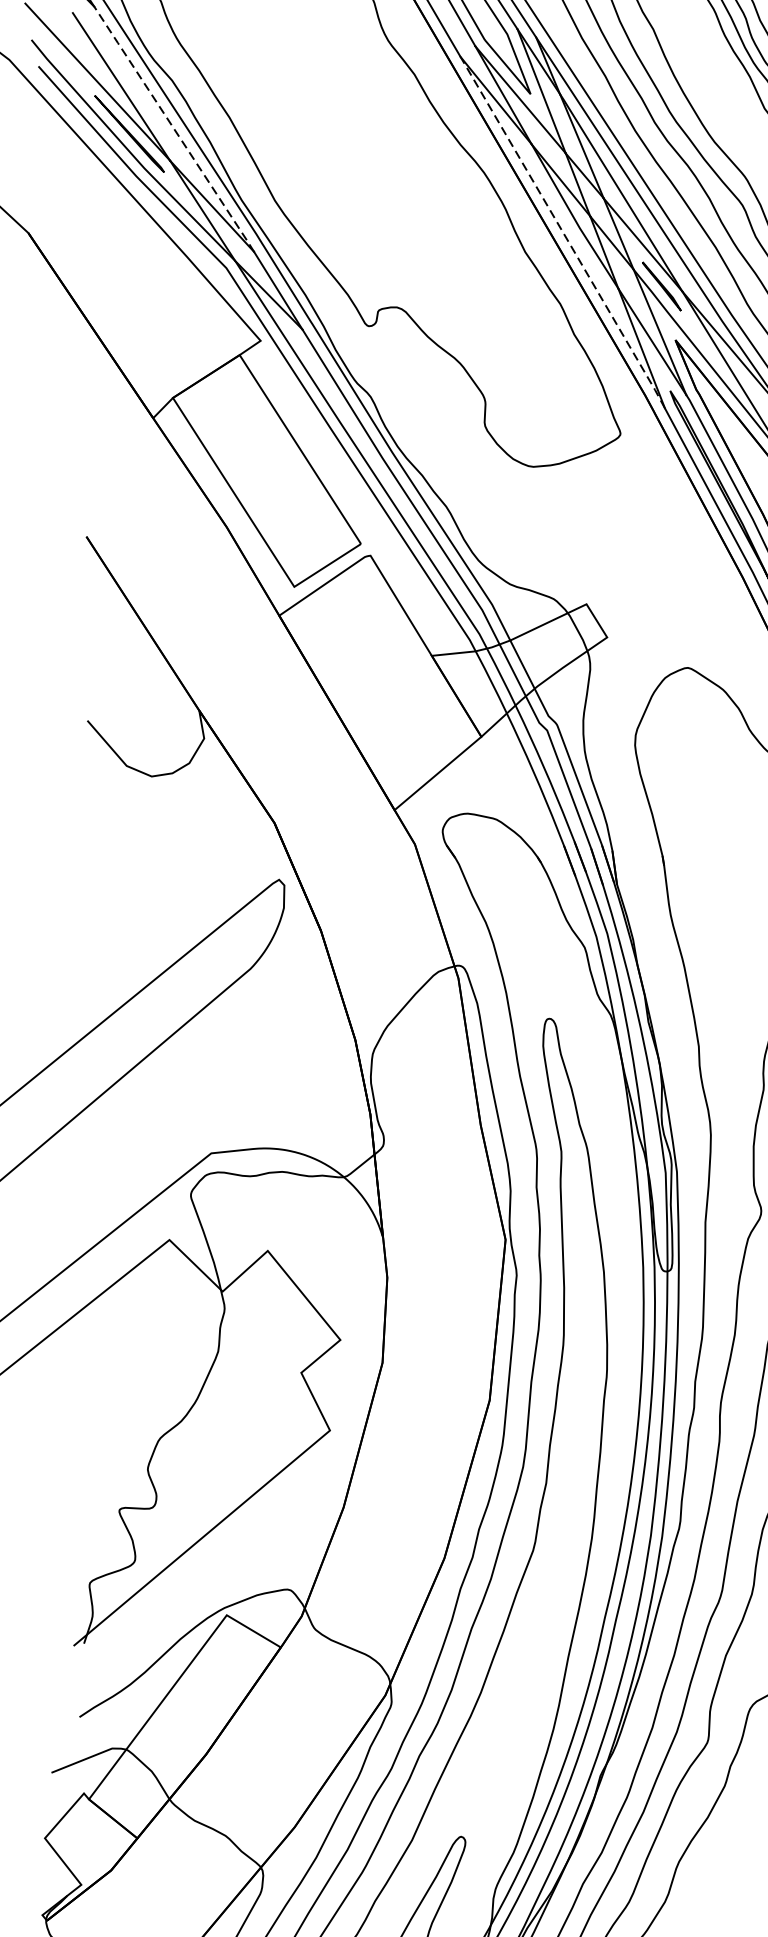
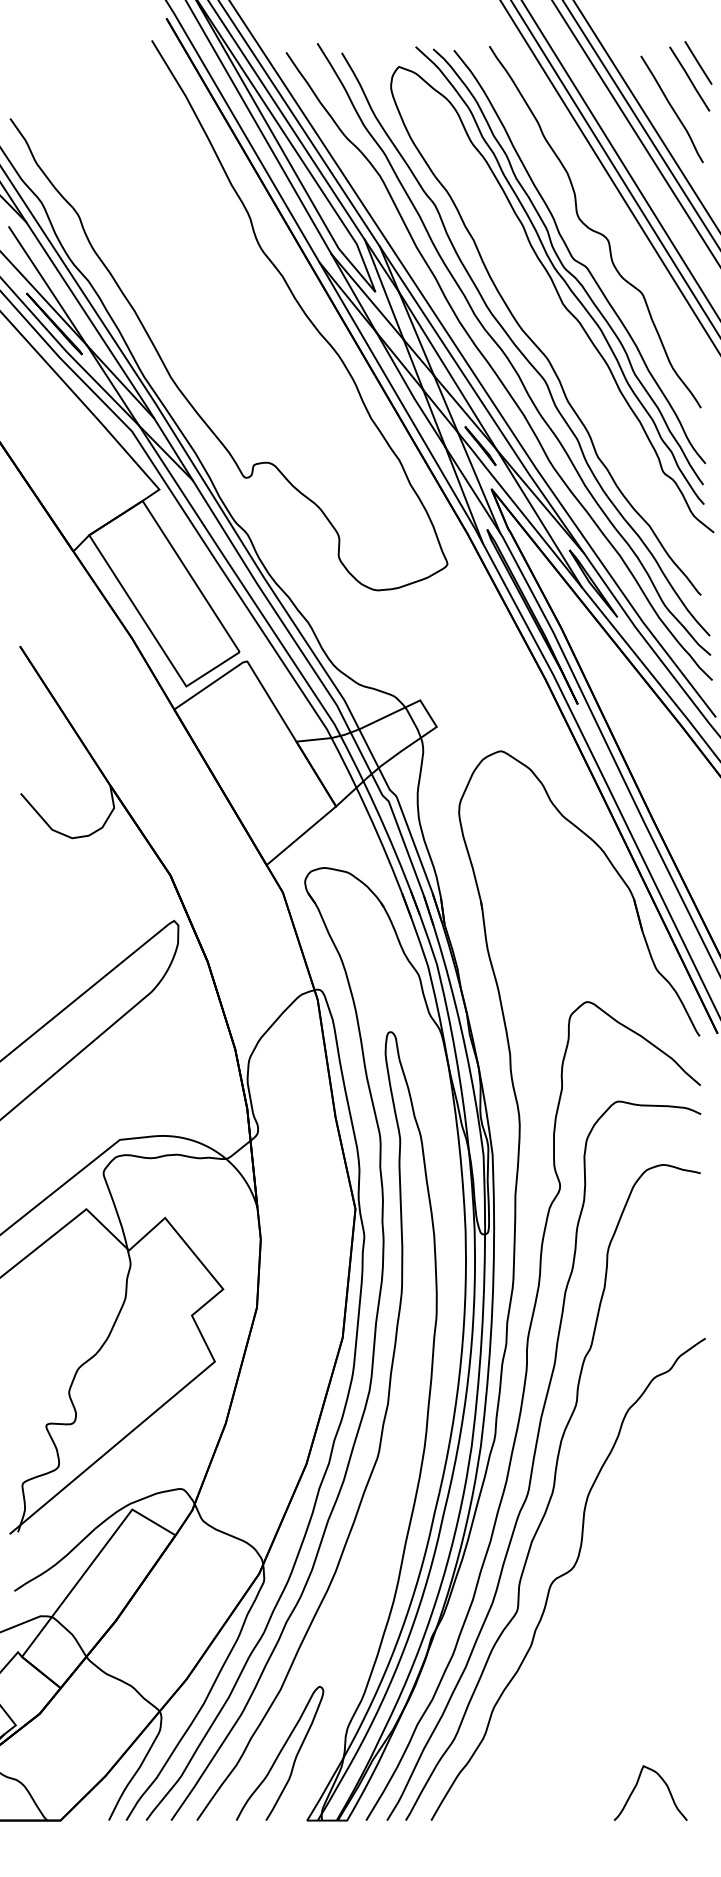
line: (173, 128) -> (89, 319), dashed -> solid
line: (563, 232) -> (401, 402), dashed -> solid

